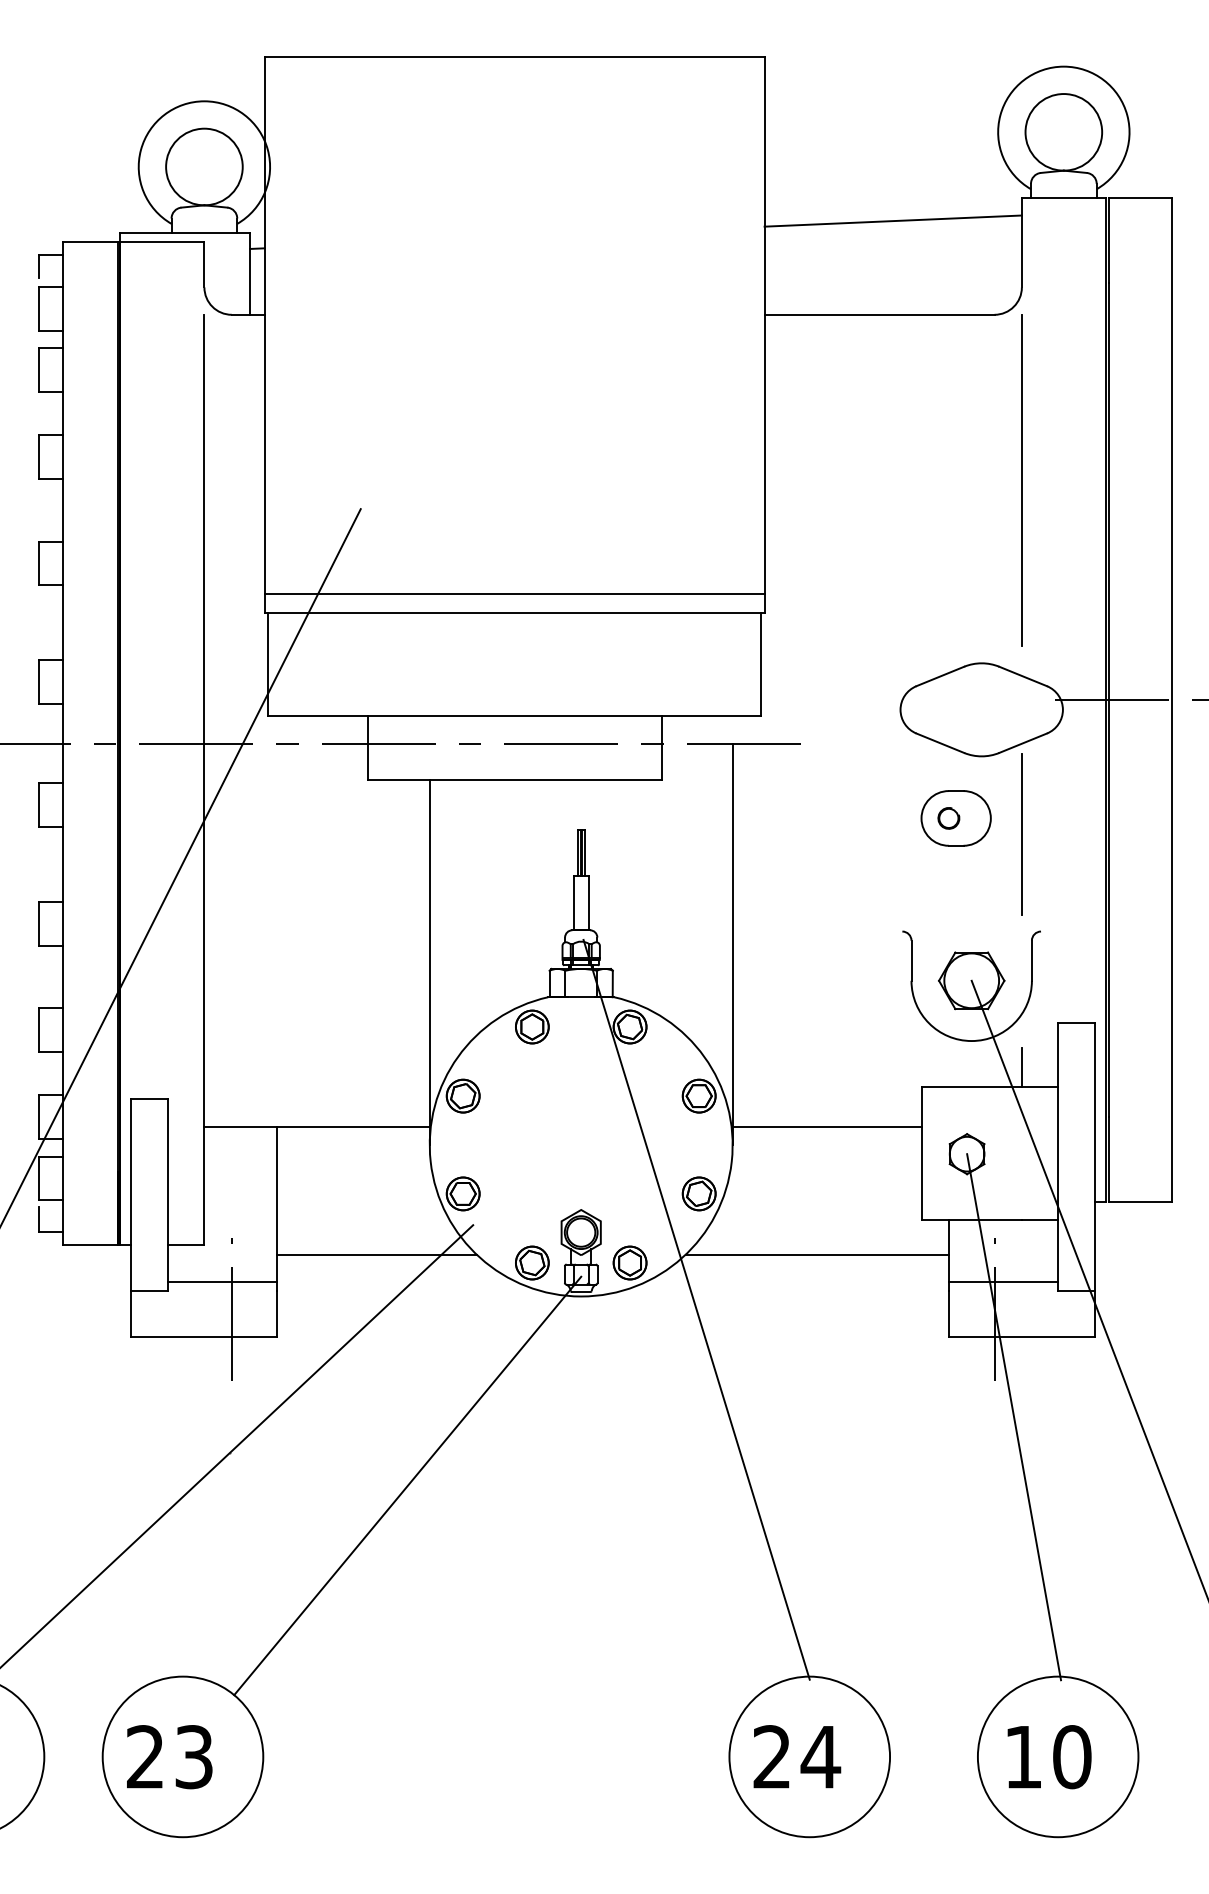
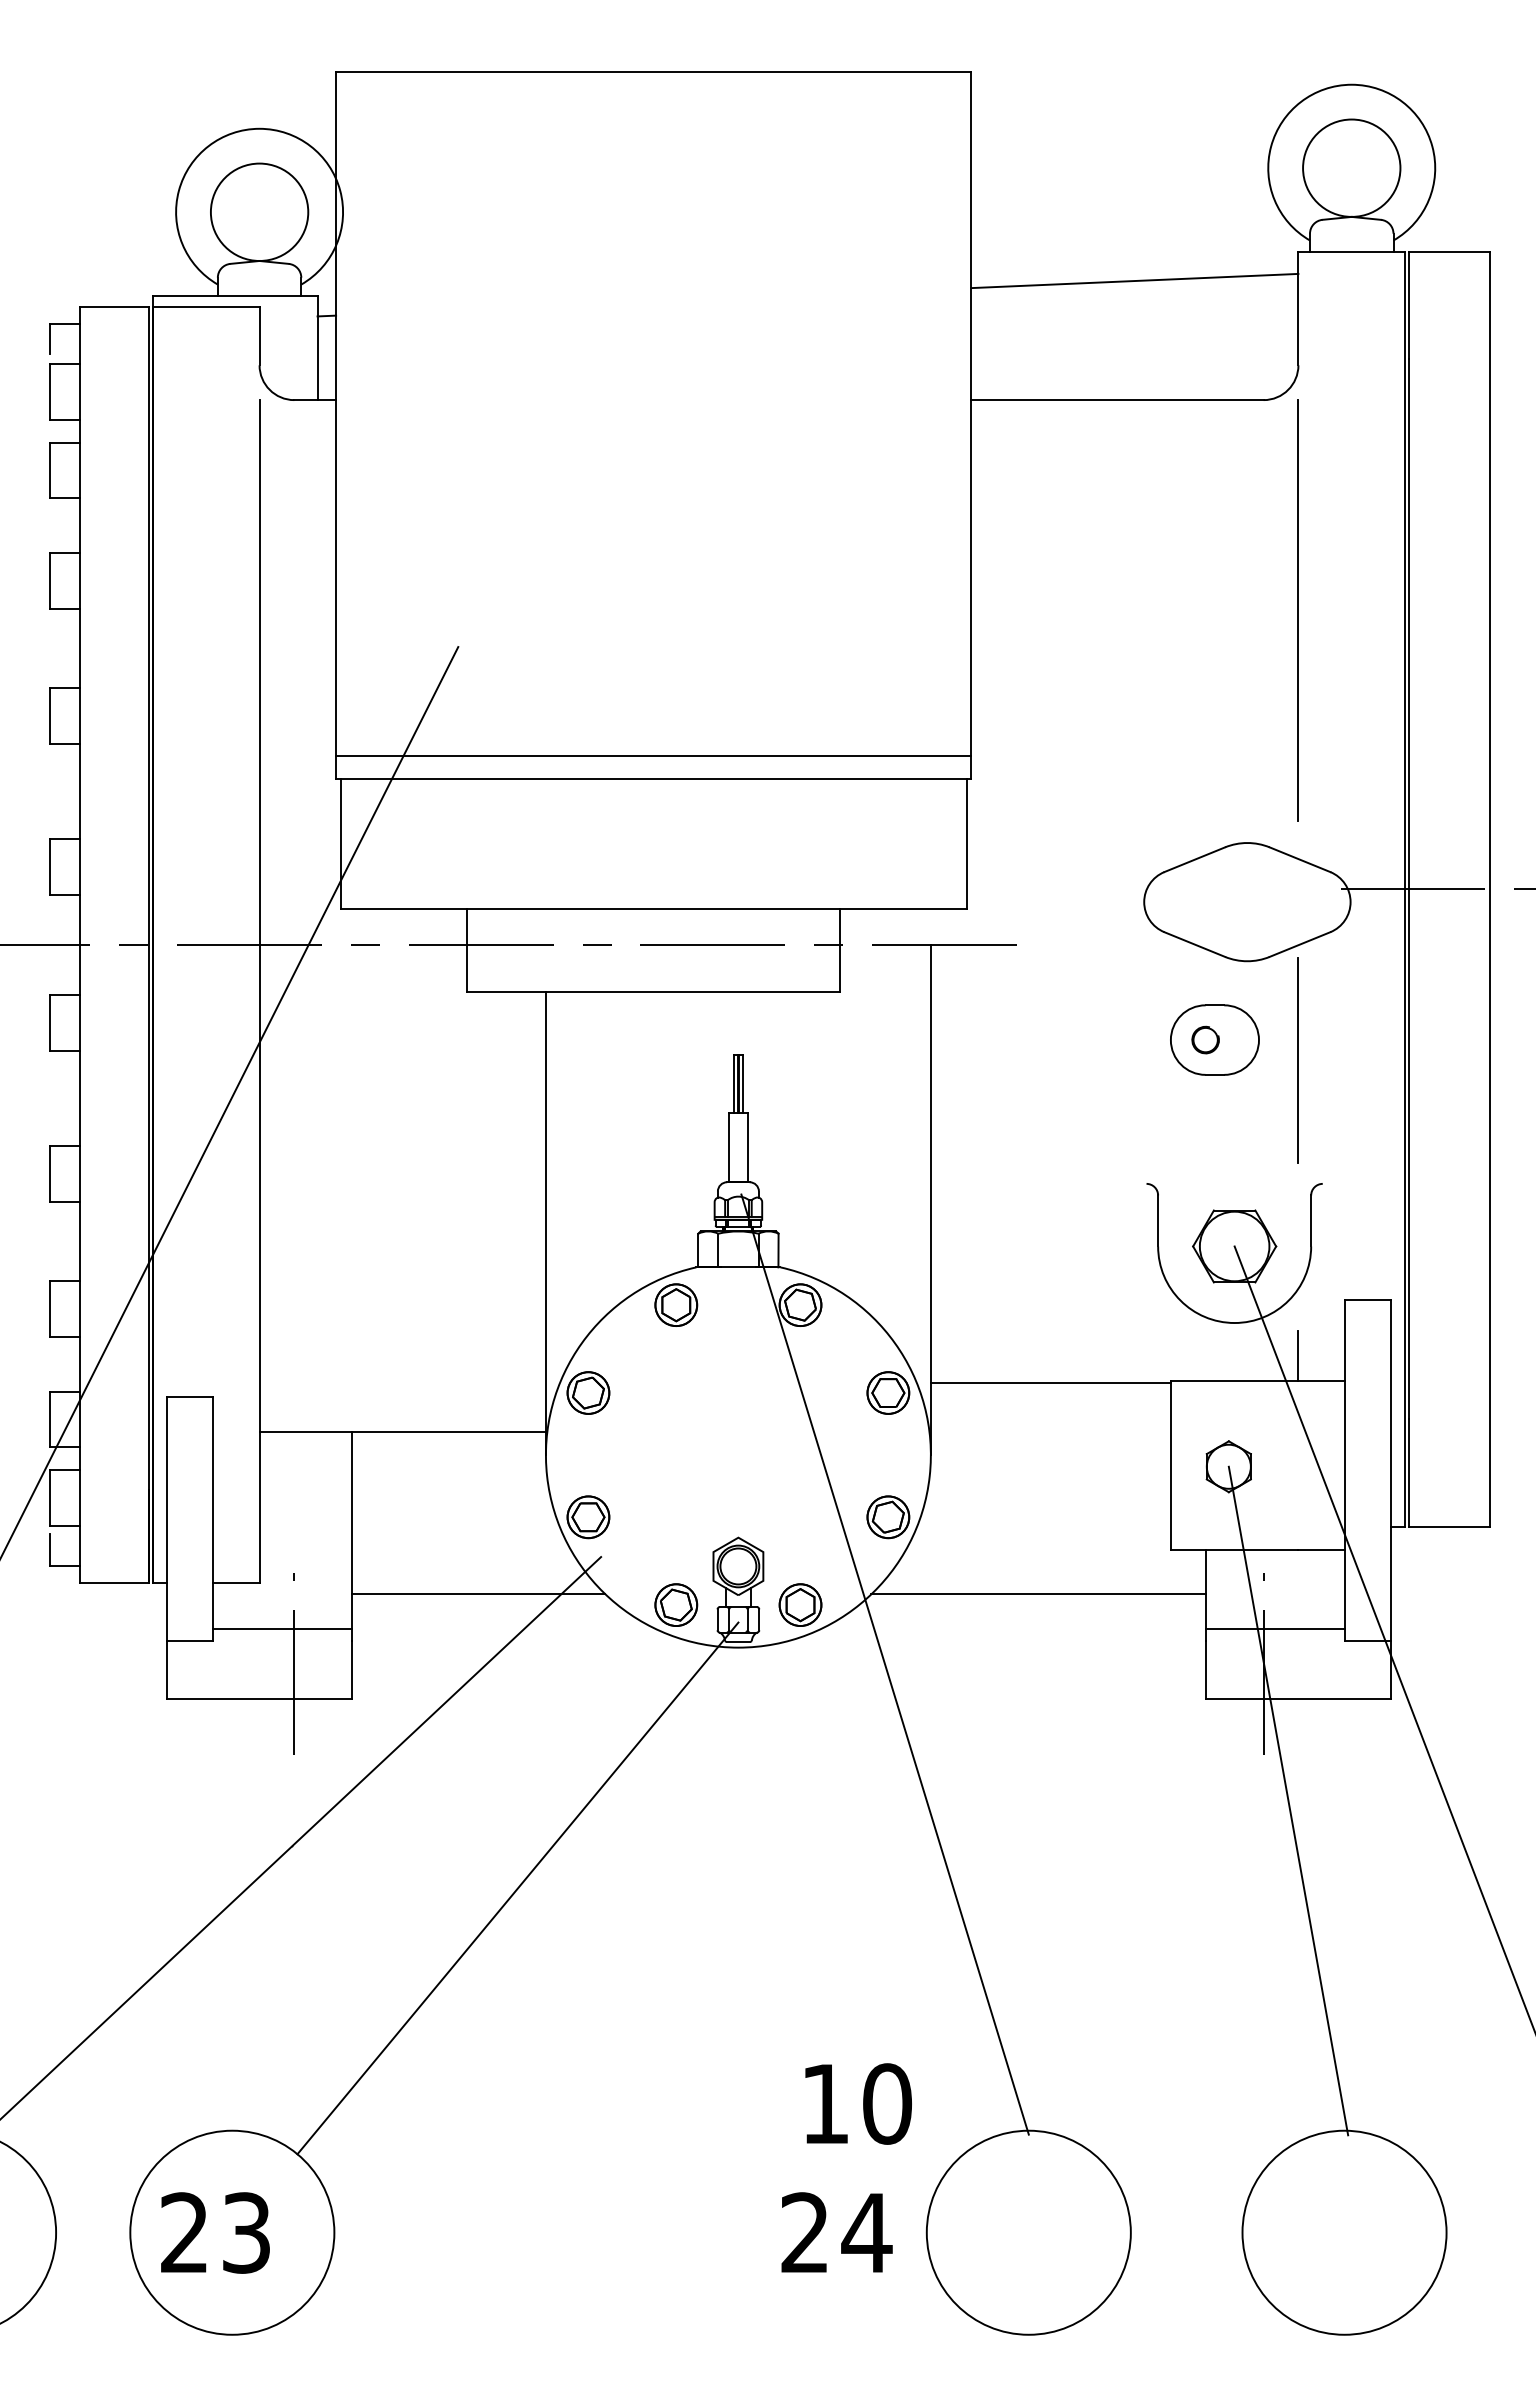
line: (826, 1127) -> (1050, 1383), moved
text: (796, 1756) -> (836, 2232), moved
text: (1049, 1756) -> (858, 2103), moved

